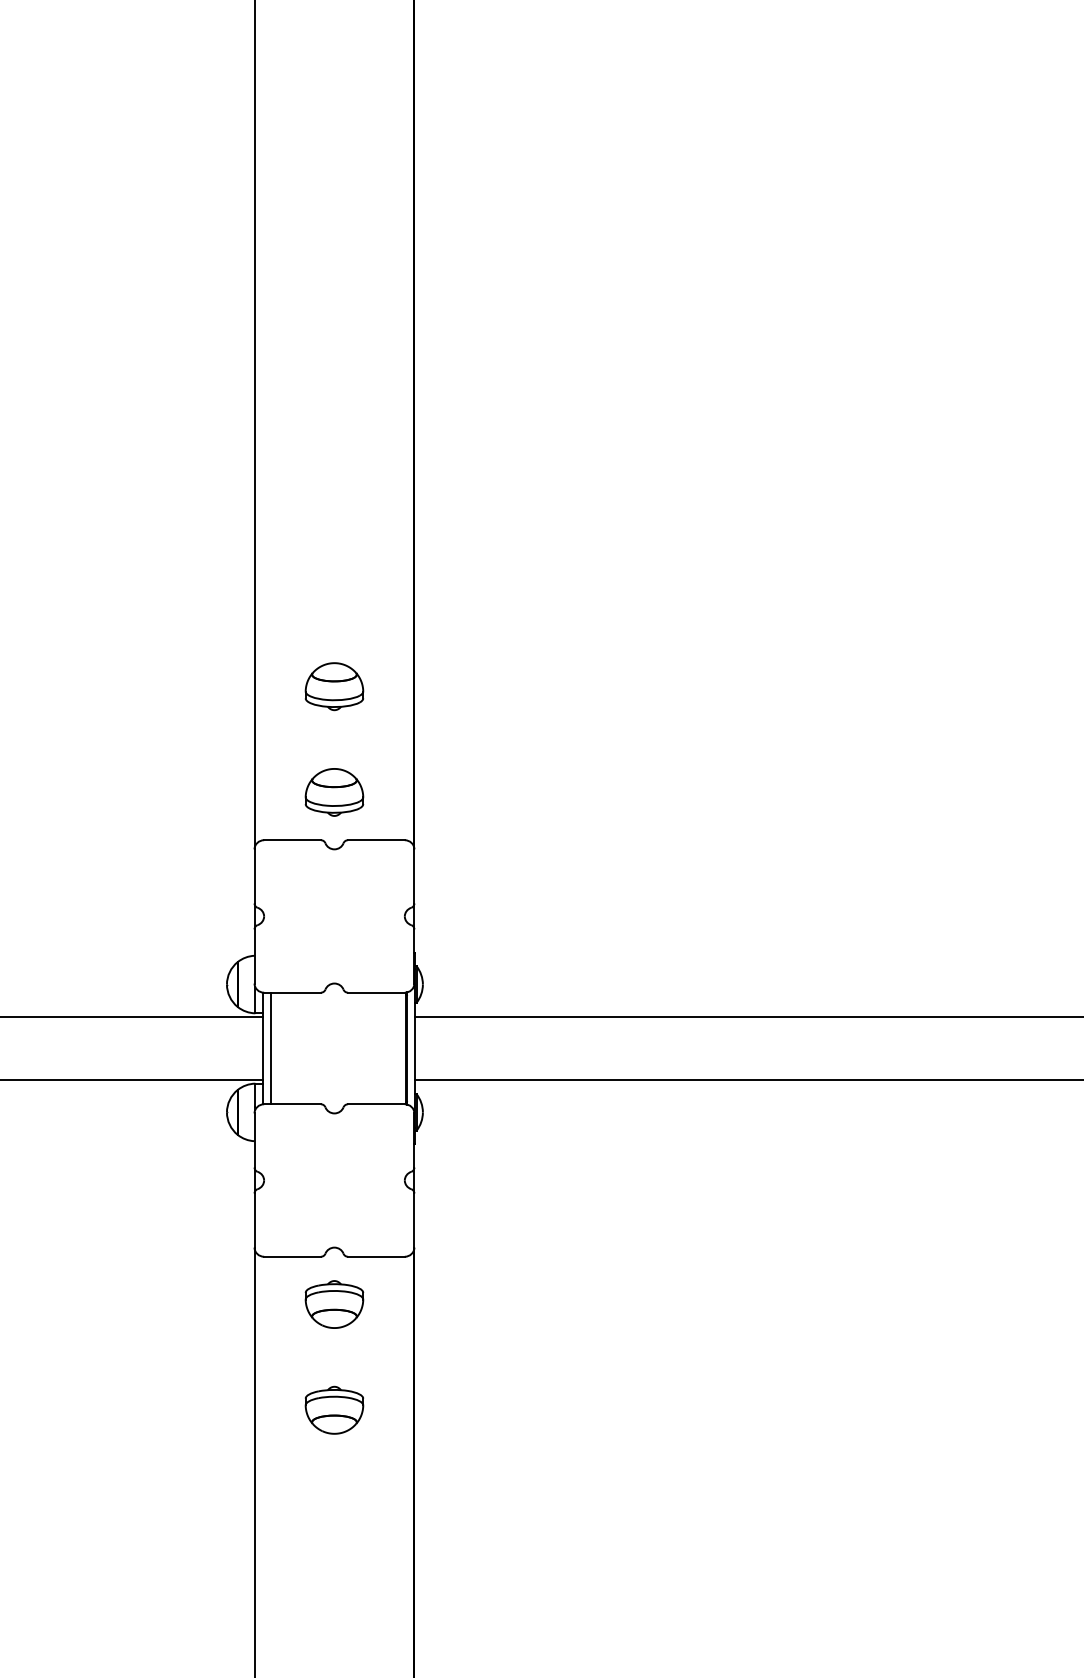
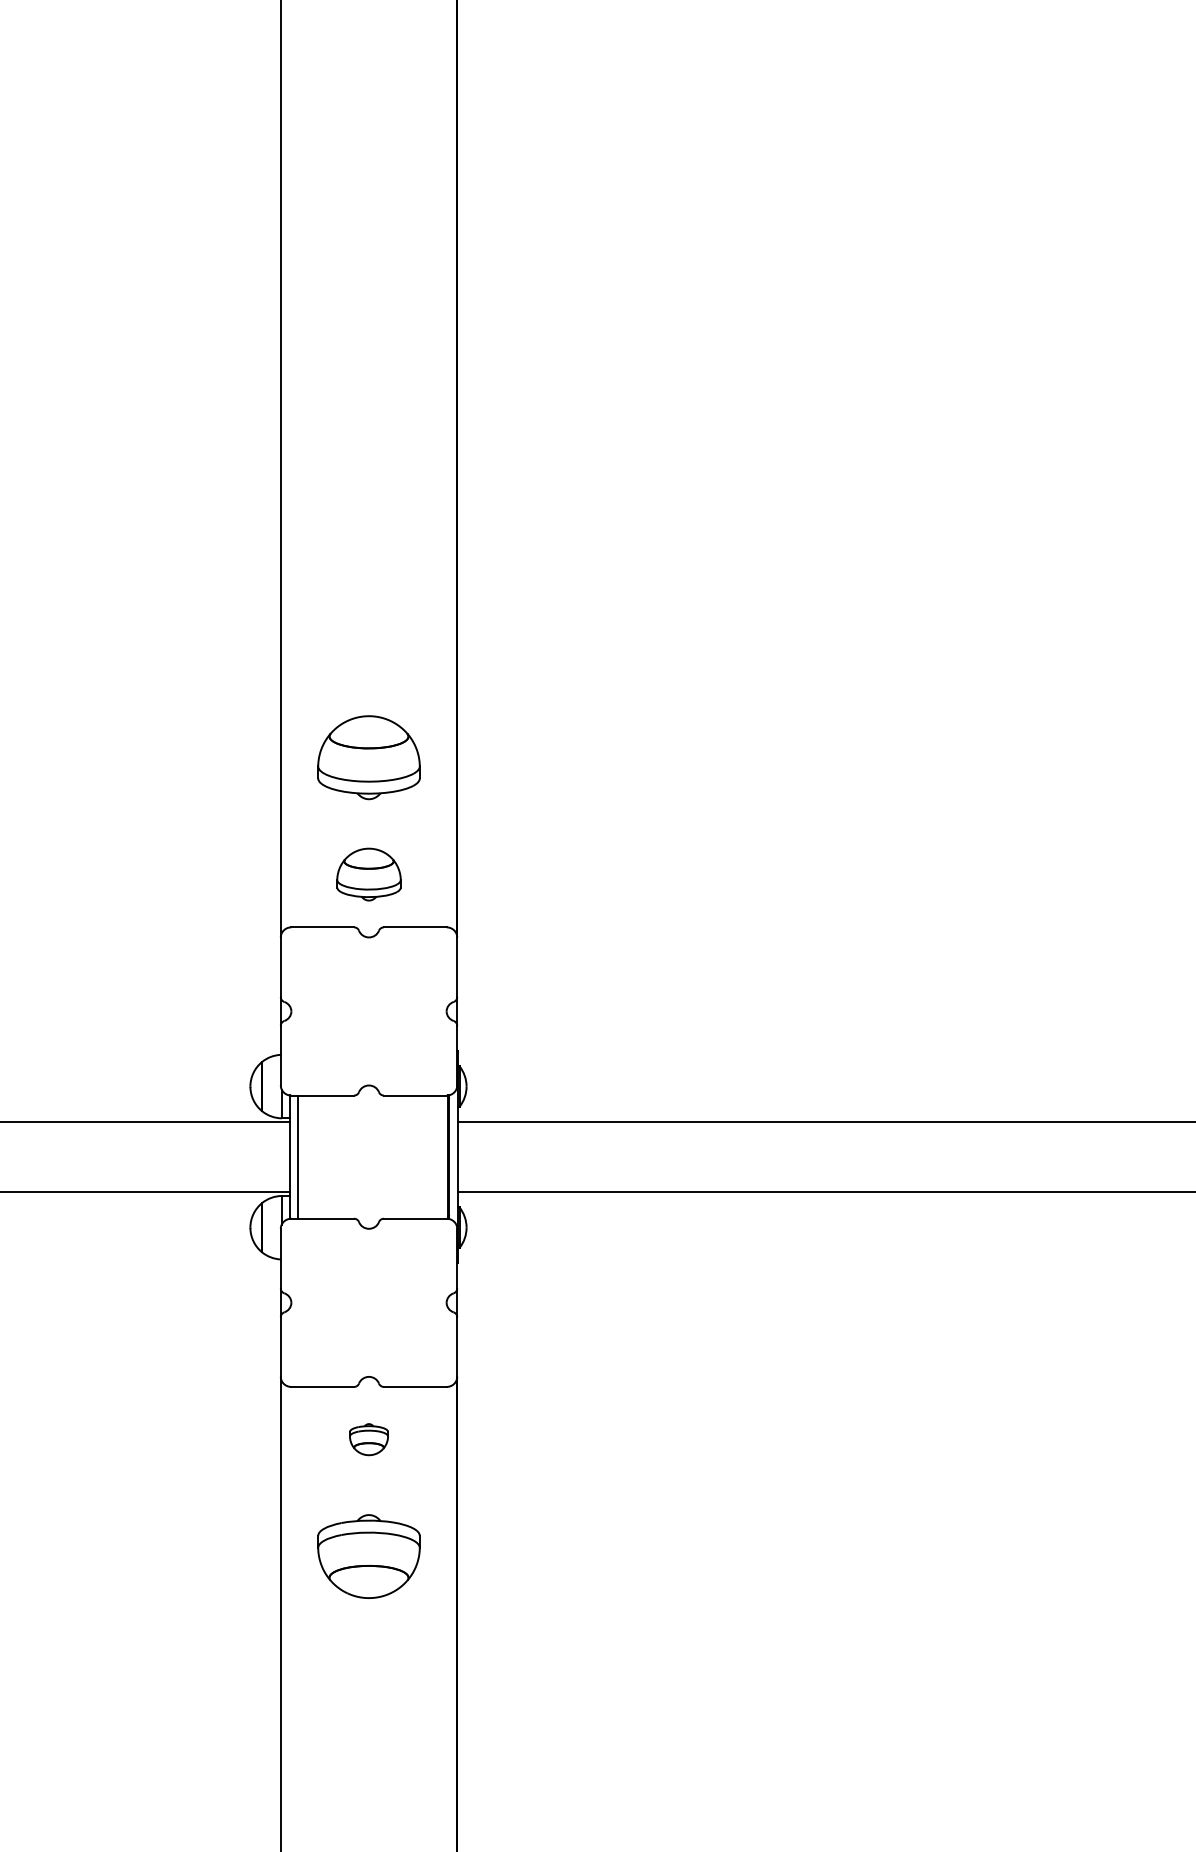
part: (334, 686) -> (369, 757), size x1.6
part: (334, 1304) -> (369, 1439), size x0.6
part: (334, 1409) -> (369, 1555), size x1.6

